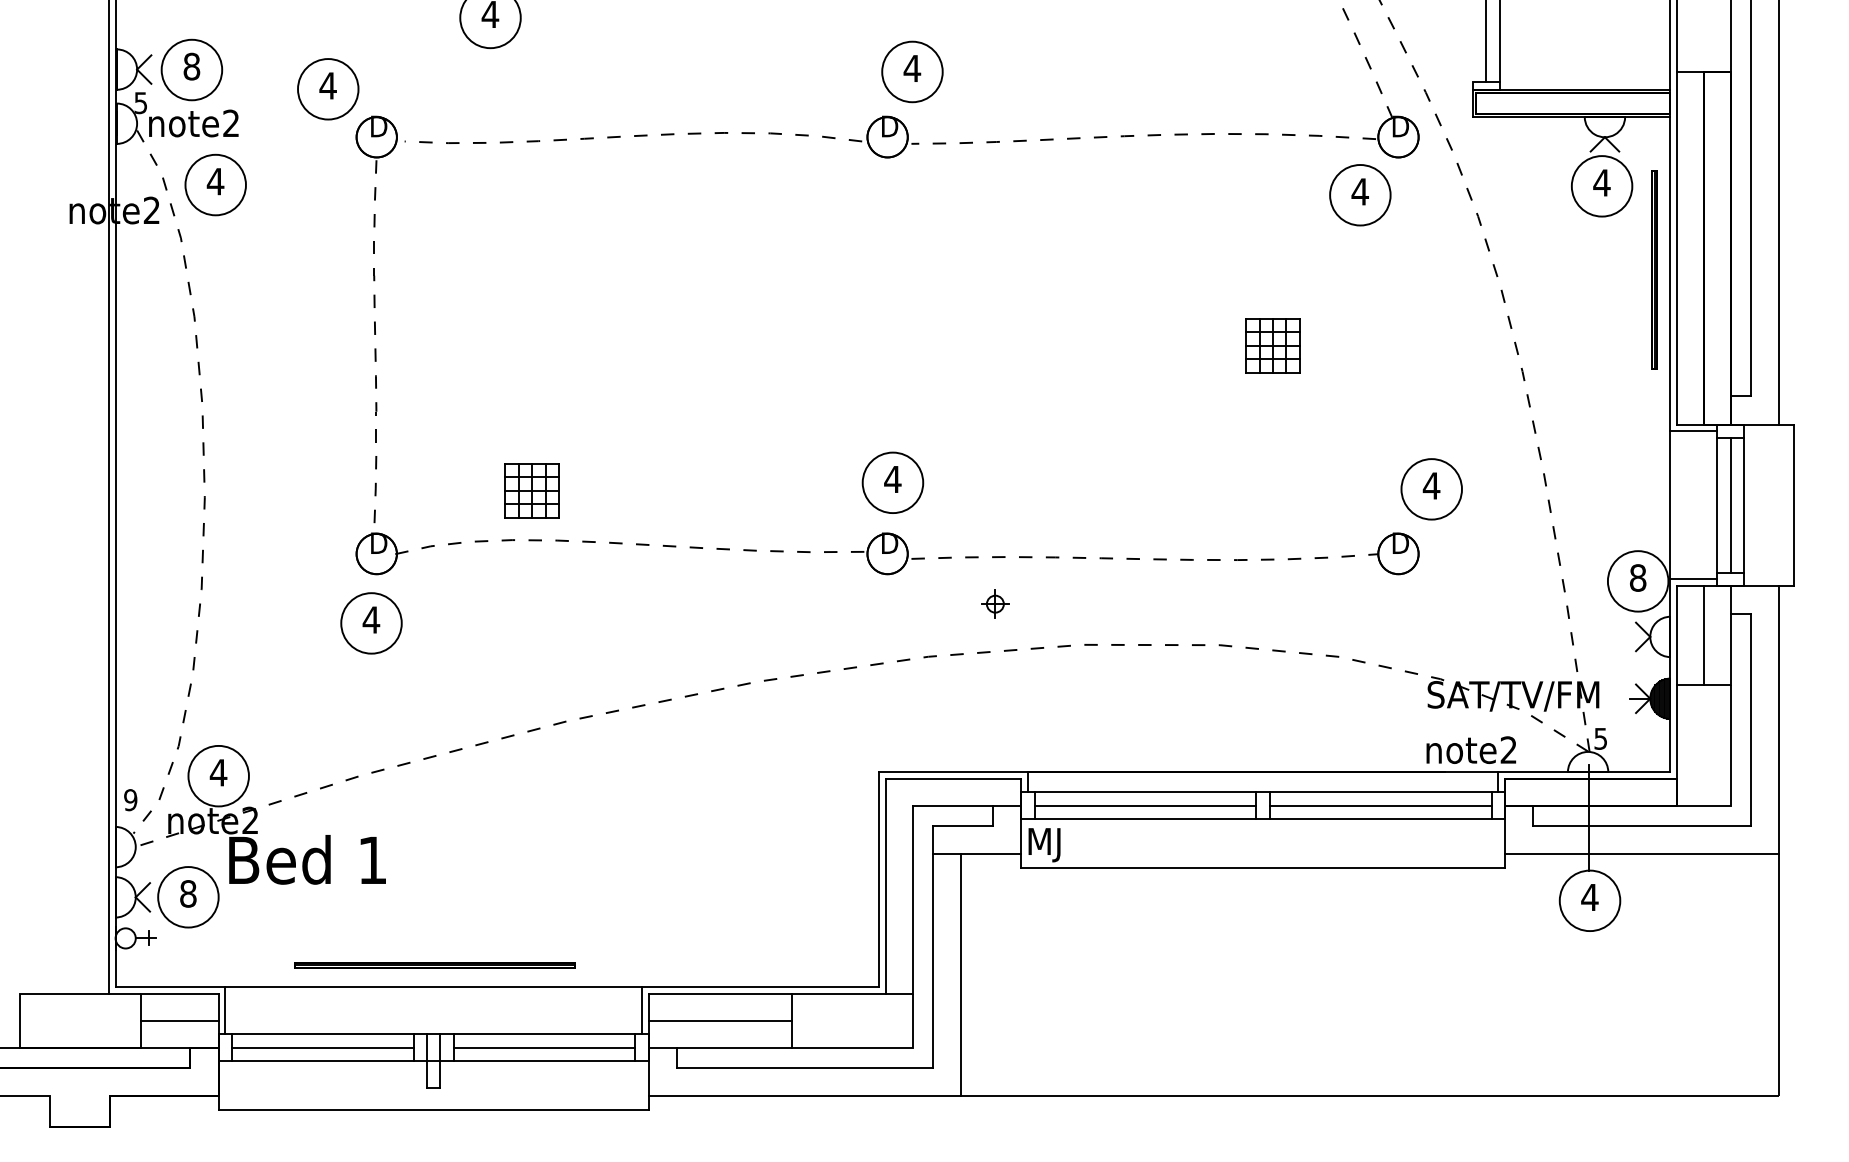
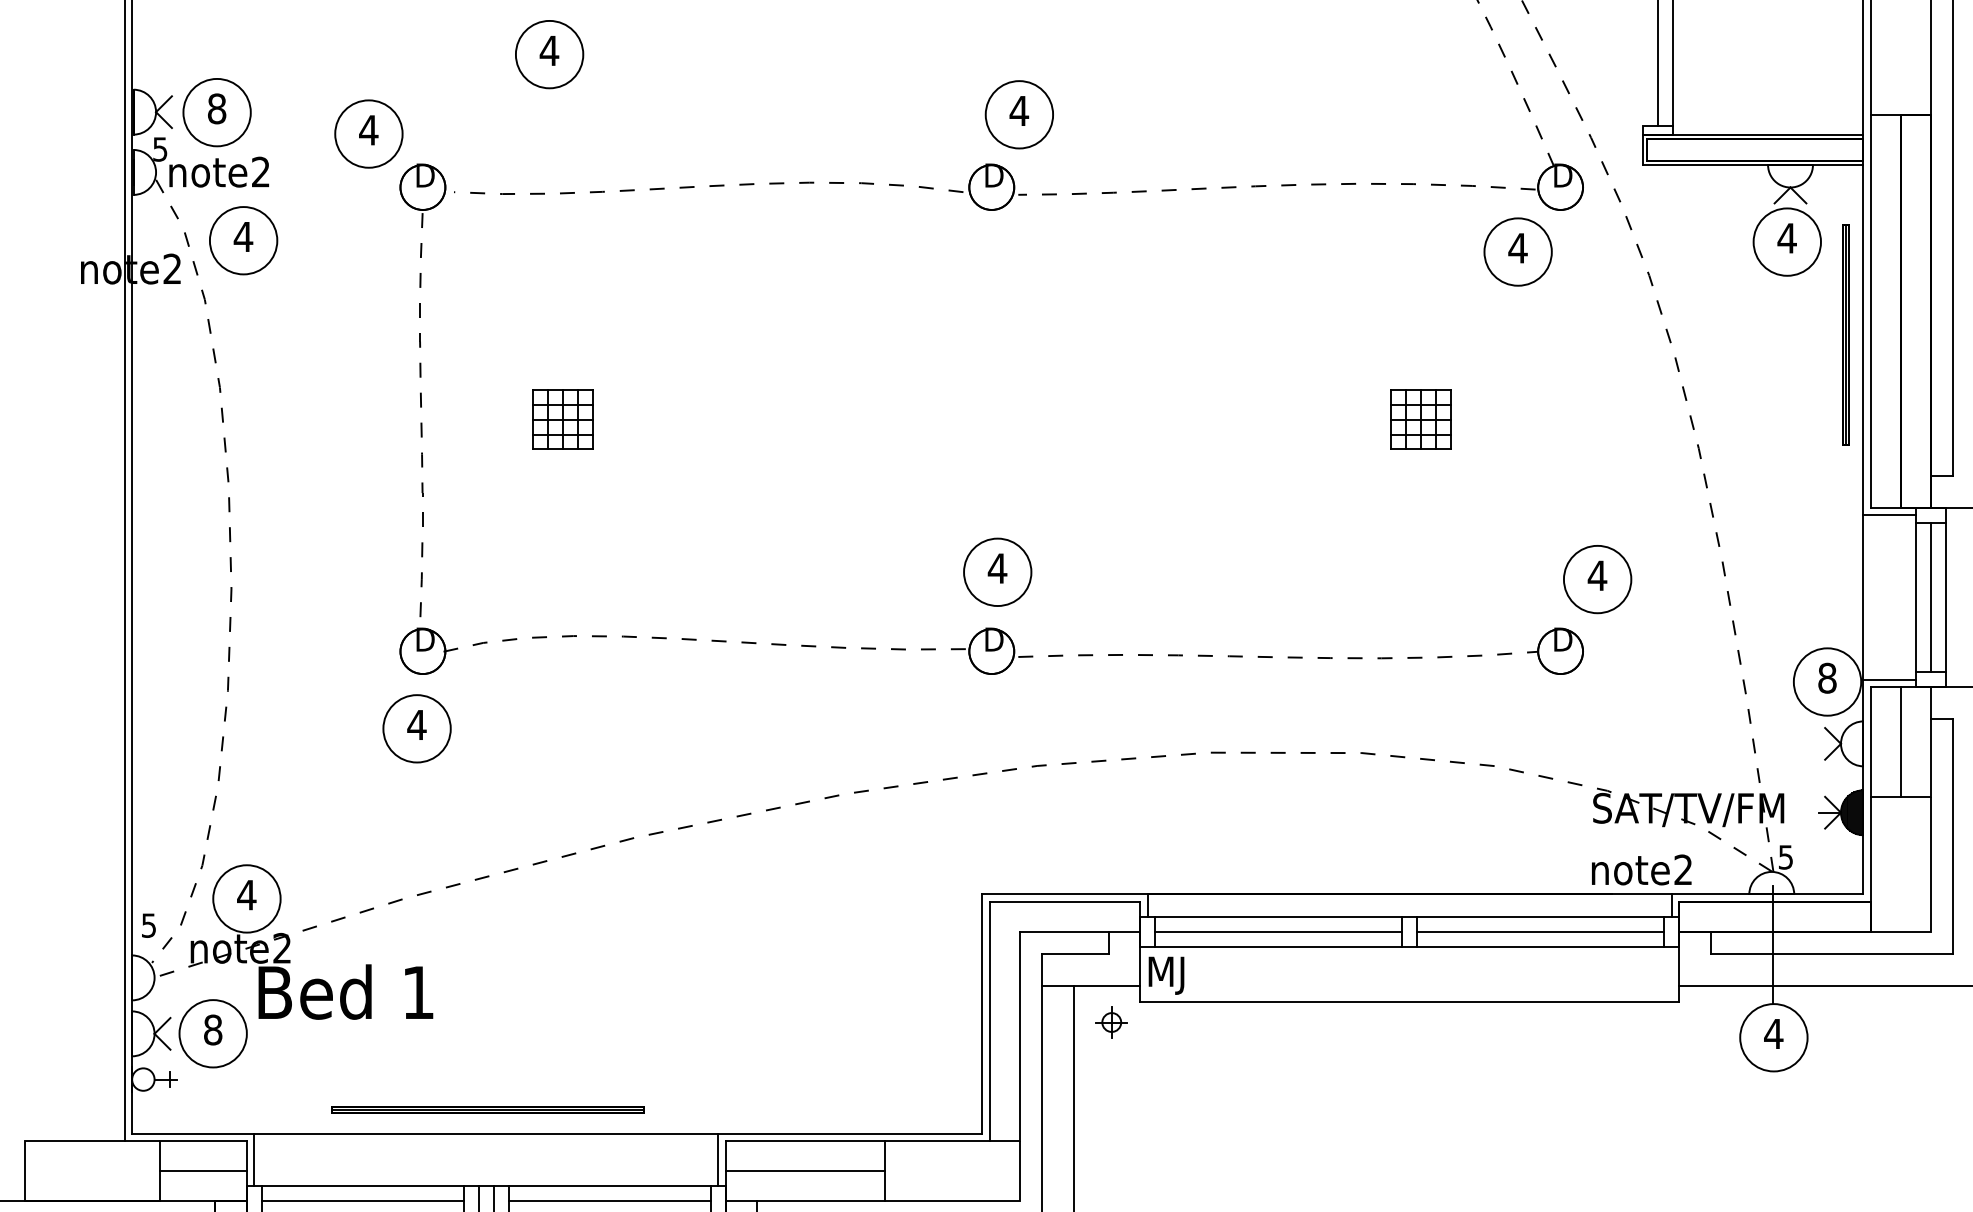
part: (531, 490) -> (561, 419), moved
part: (995, 603) -> (1111, 1021), moved
text: (130, 799) -> (148, 924), 9 -> 5

